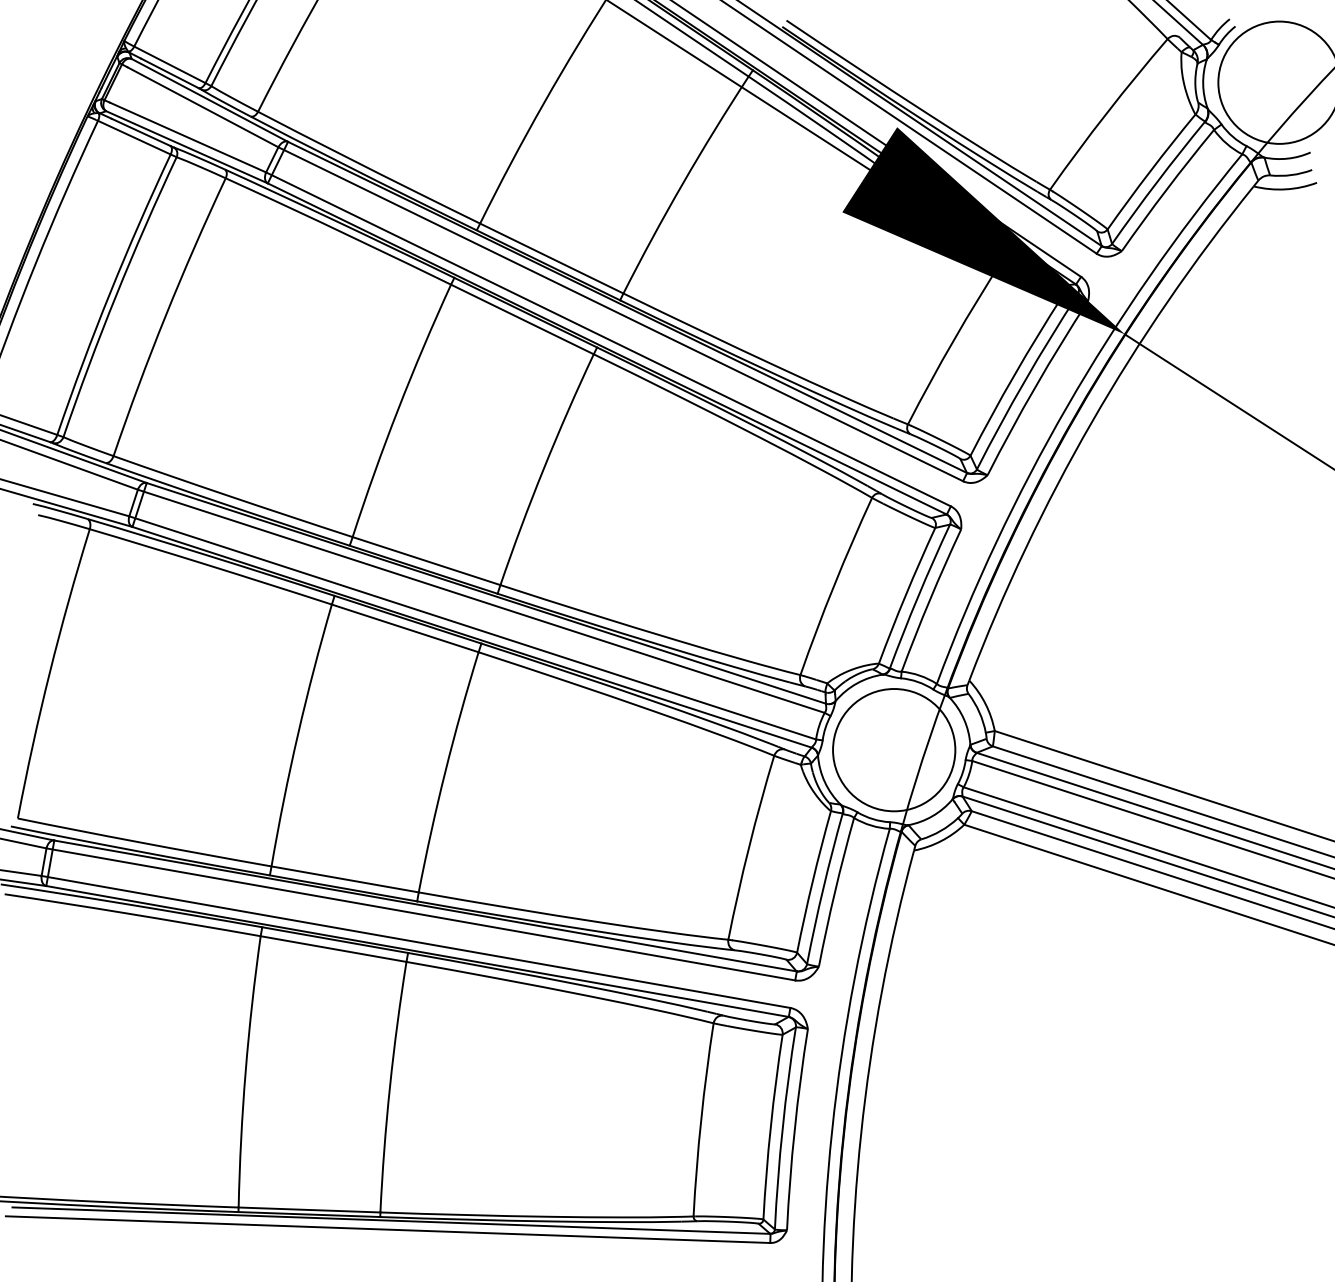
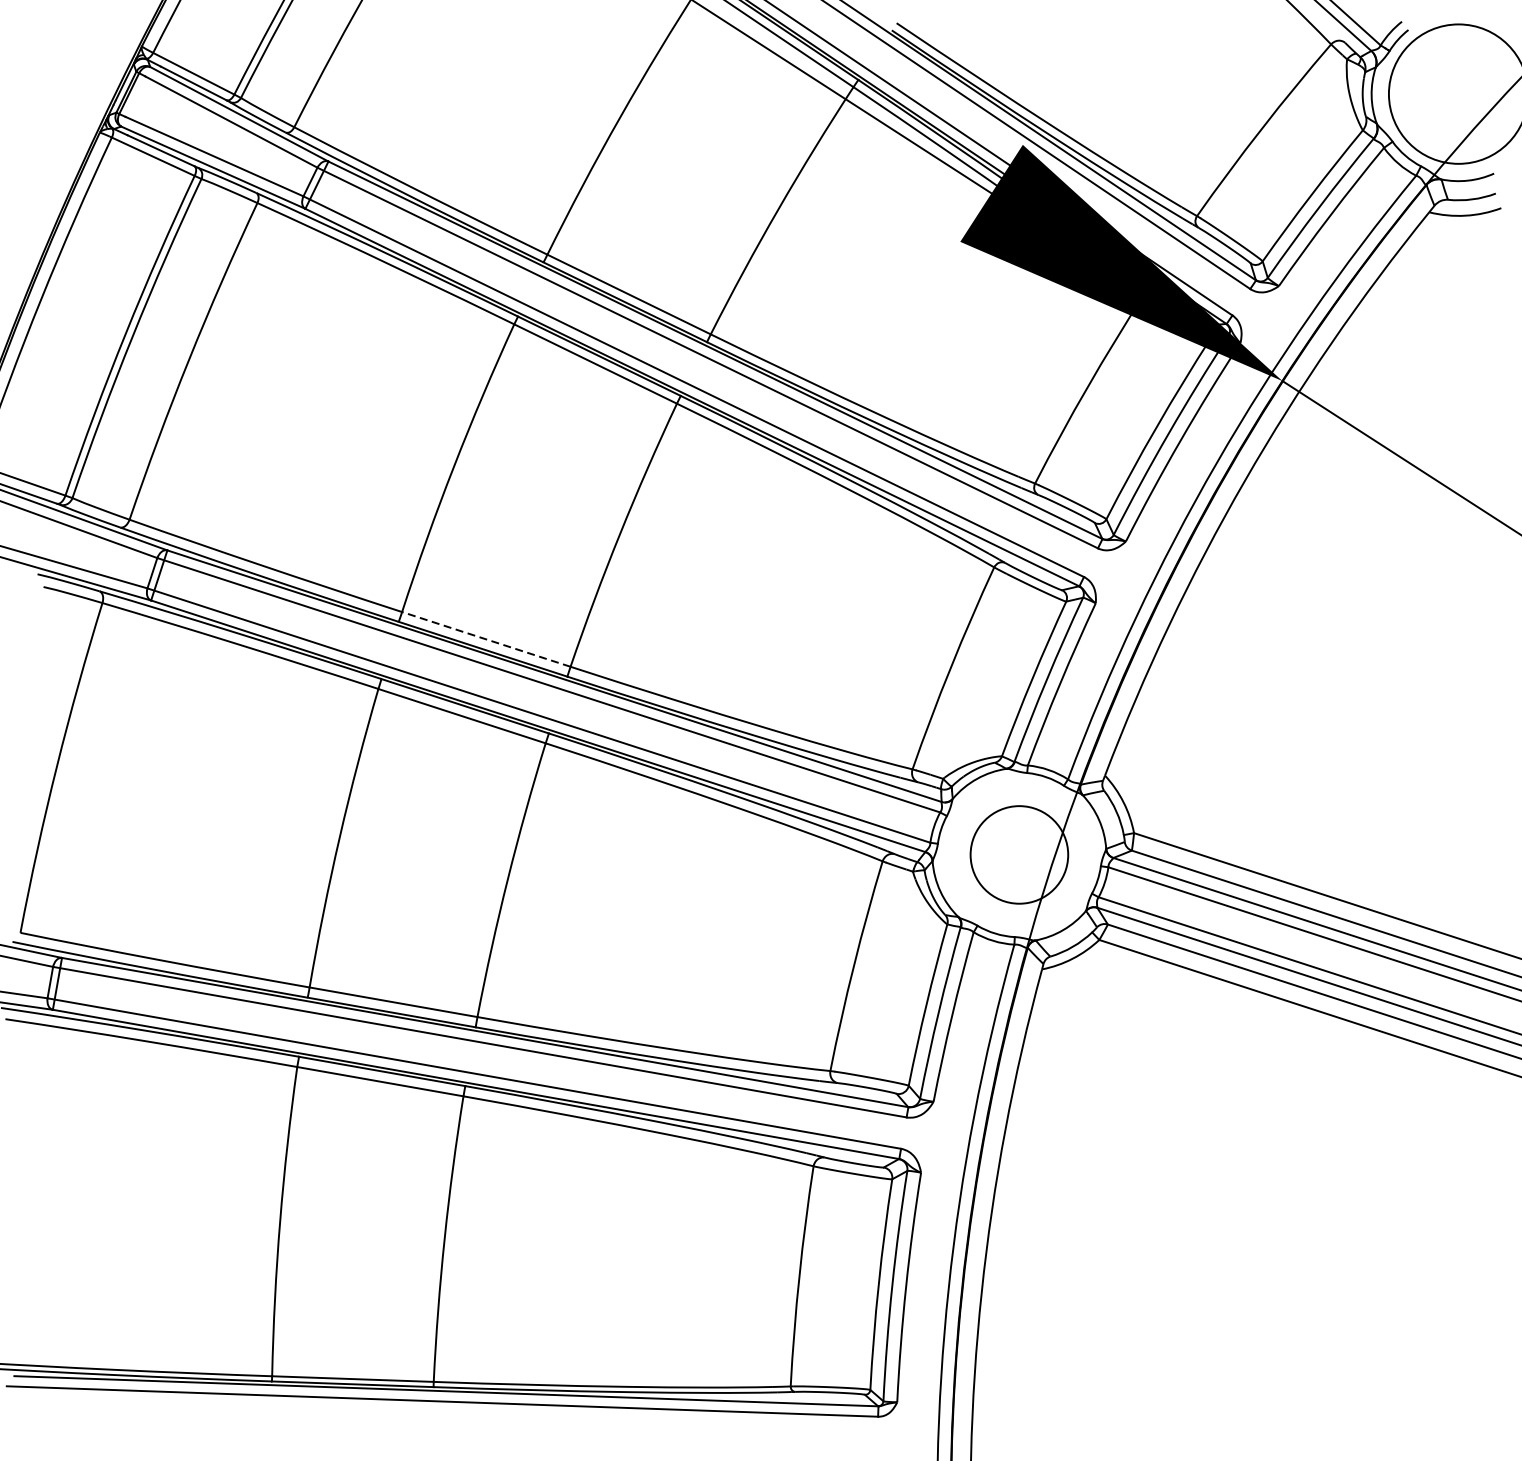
line: (426, 561) -> (486, 639), solid -> dashed
circle: (894, 750) -> (1019, 855), size x0.7

